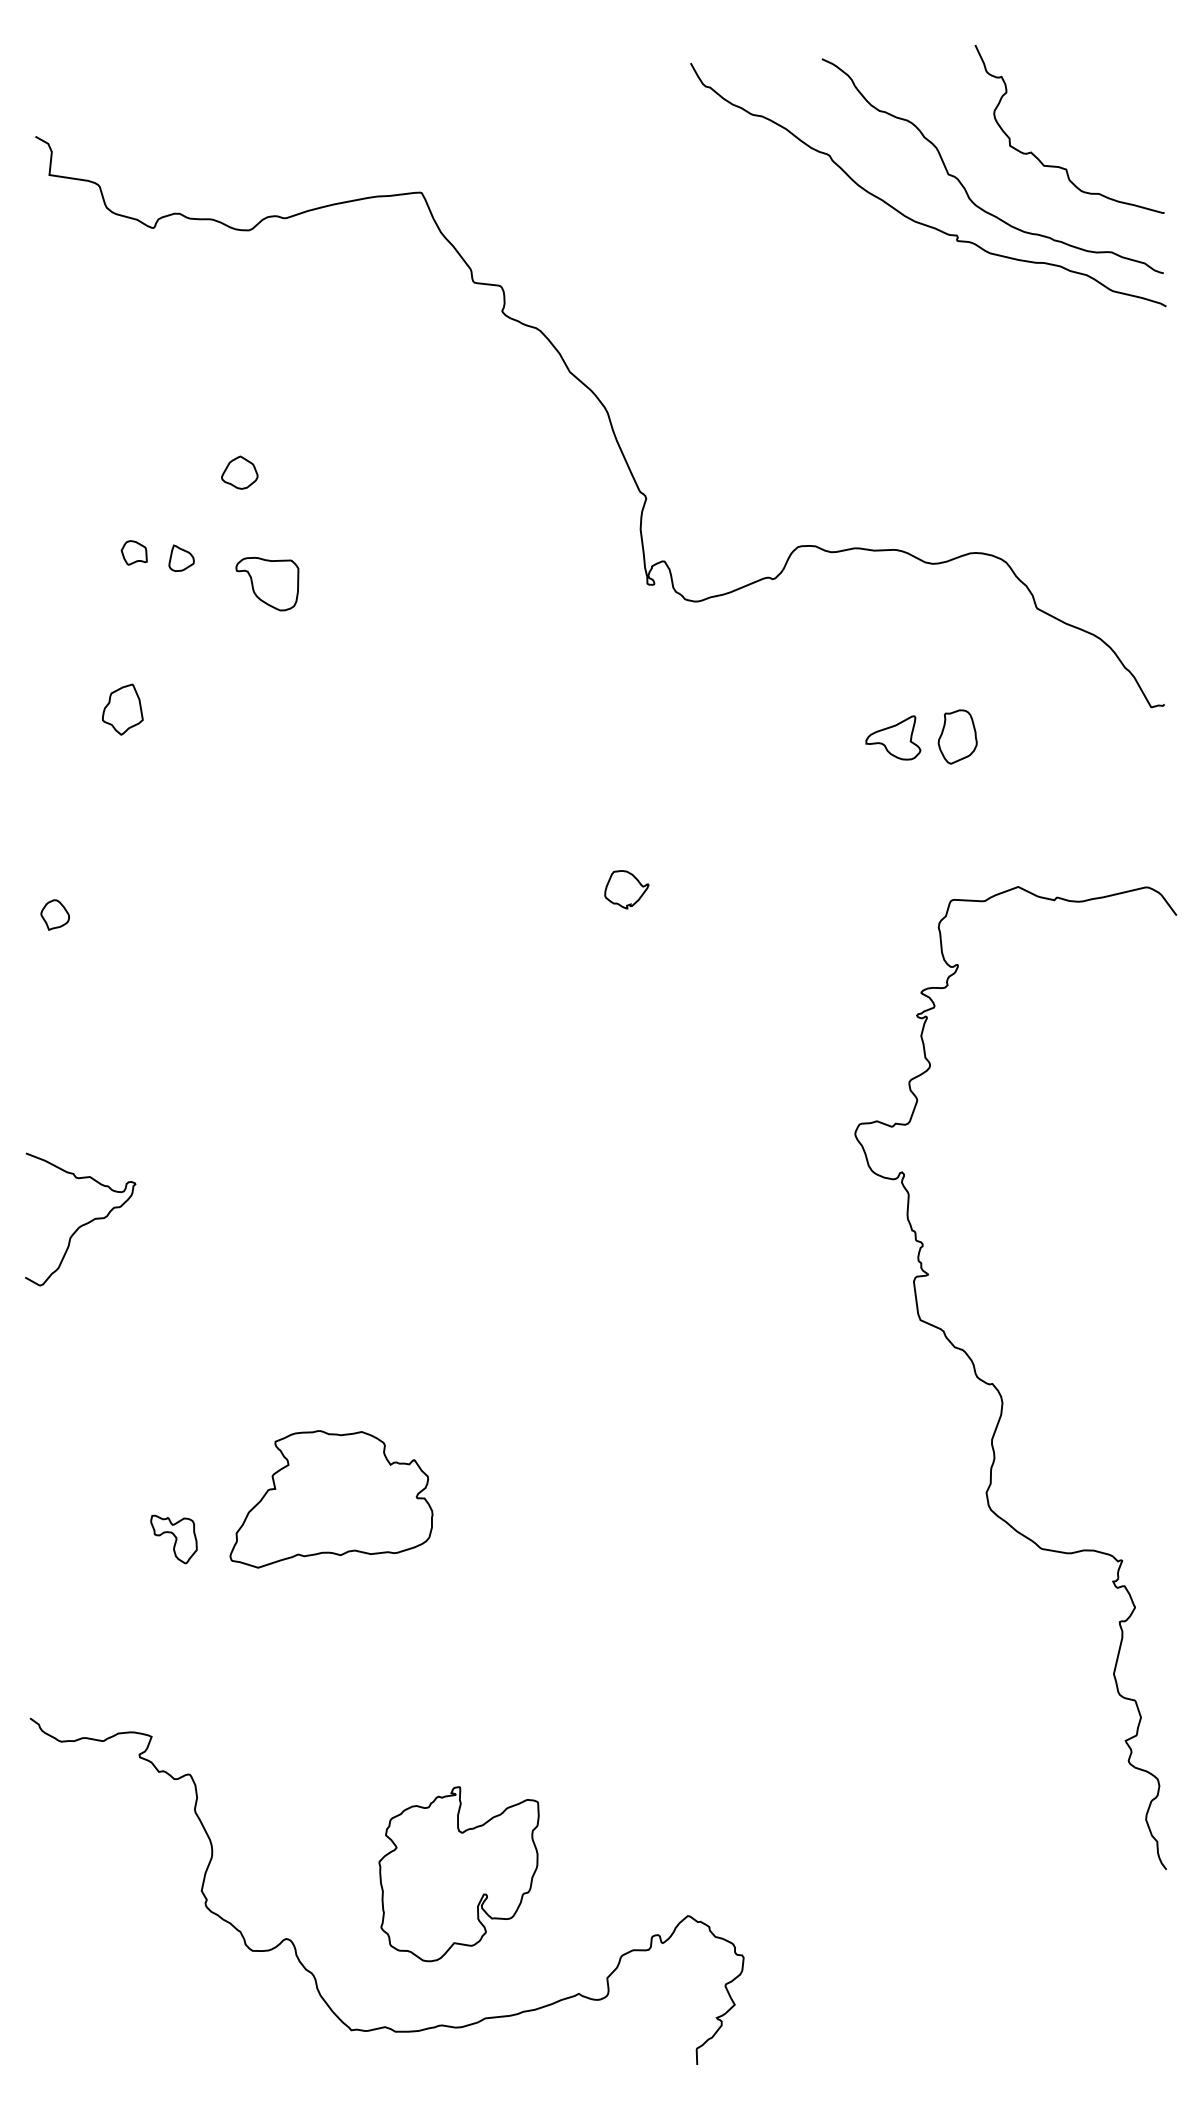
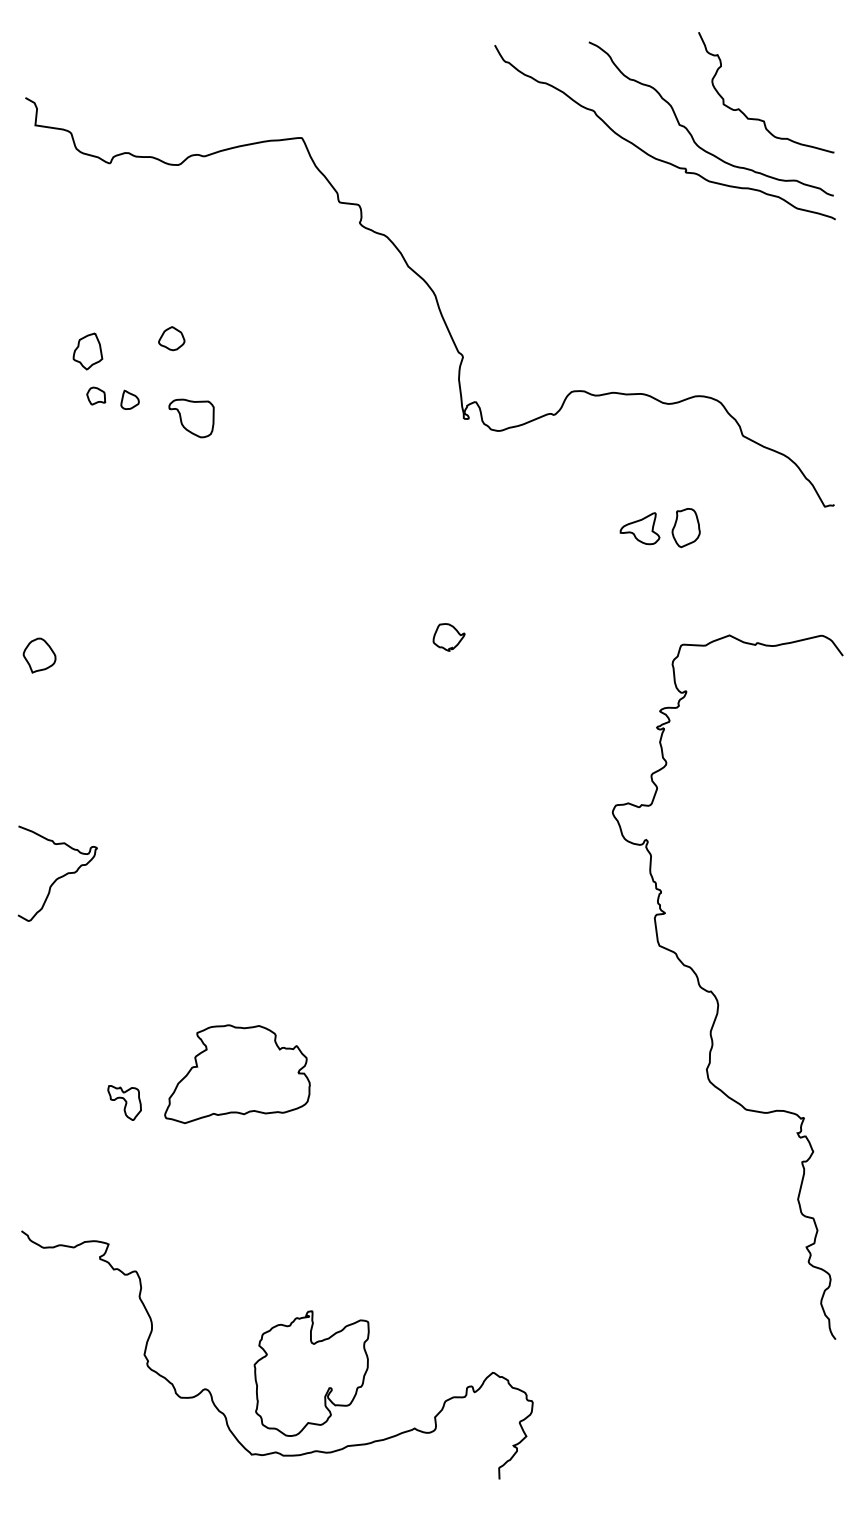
part: (122, 709) -> (87, 351), moved
part: (54, 914) -> (39, 655), size x1.6
part: (458, 1874) -> (311, 1373), moved

